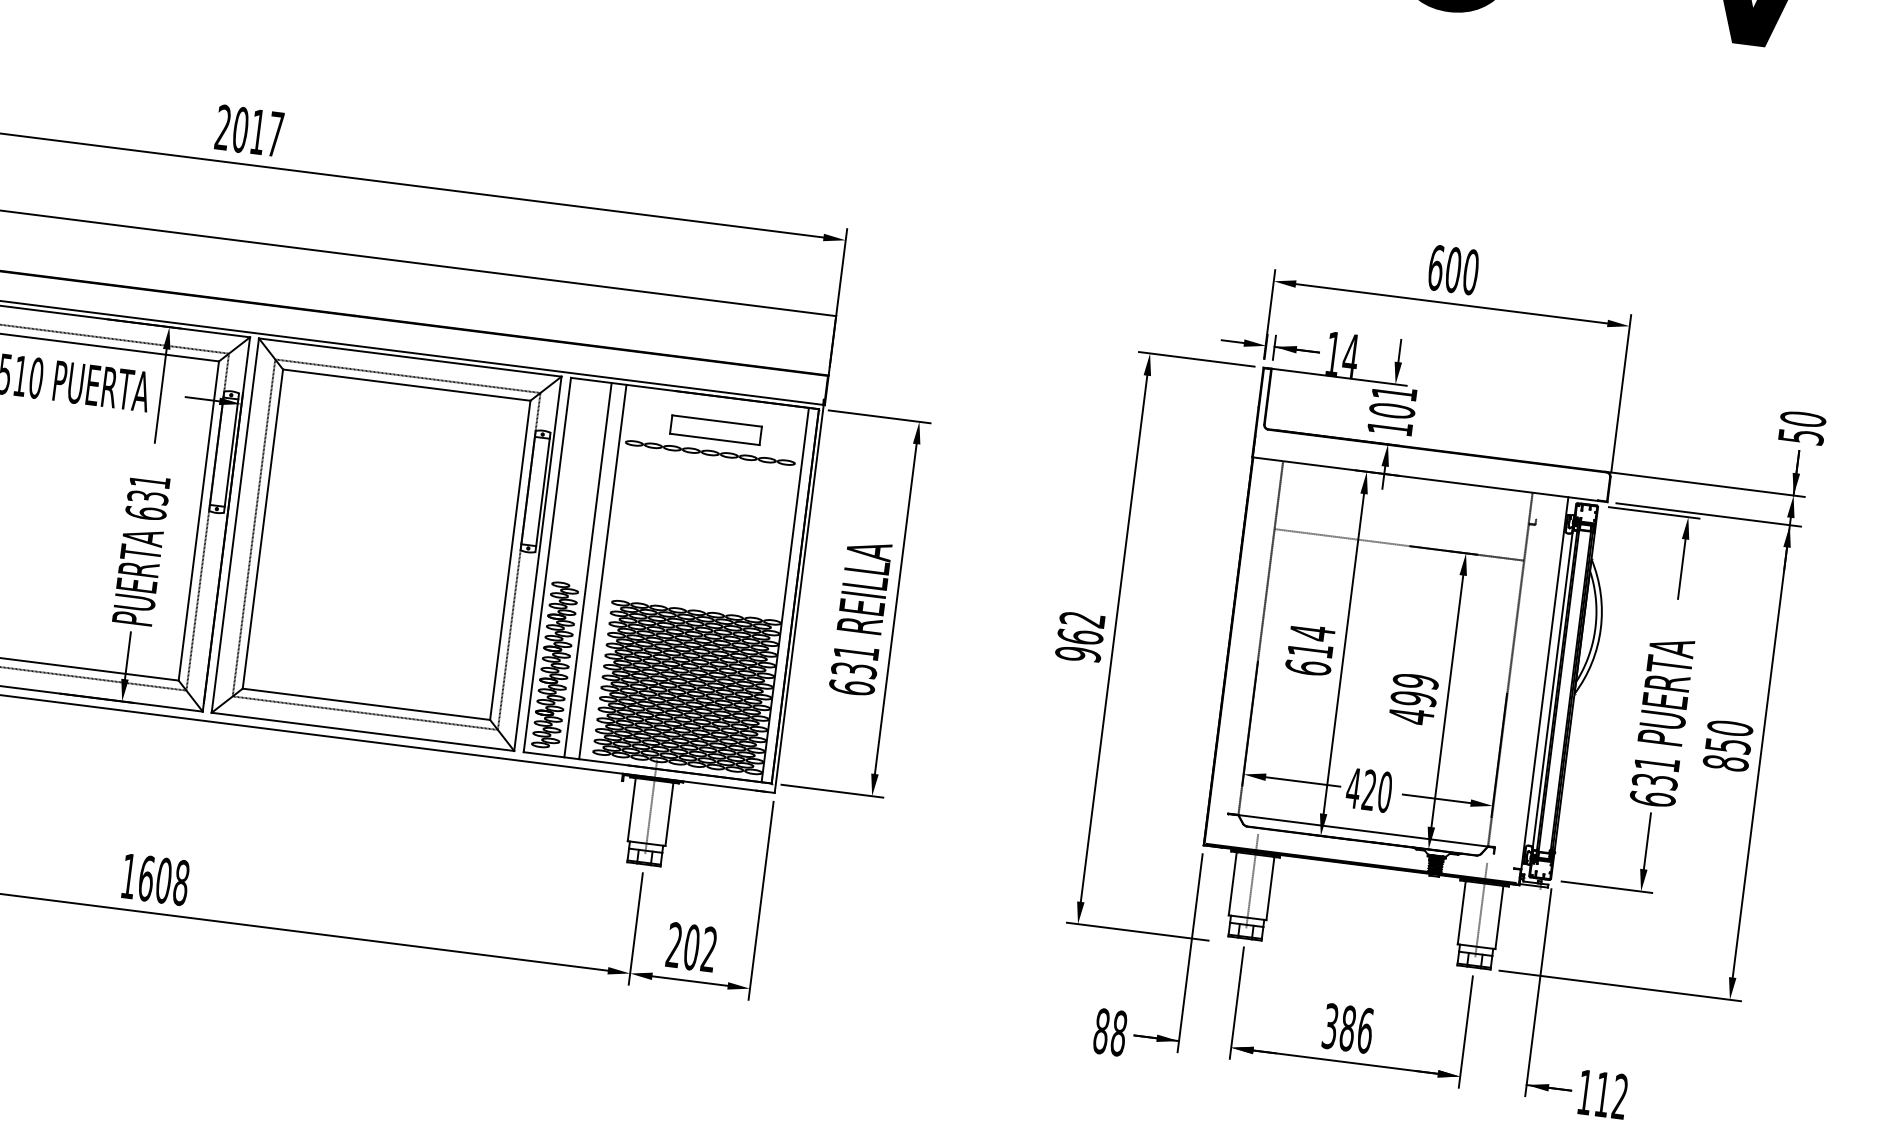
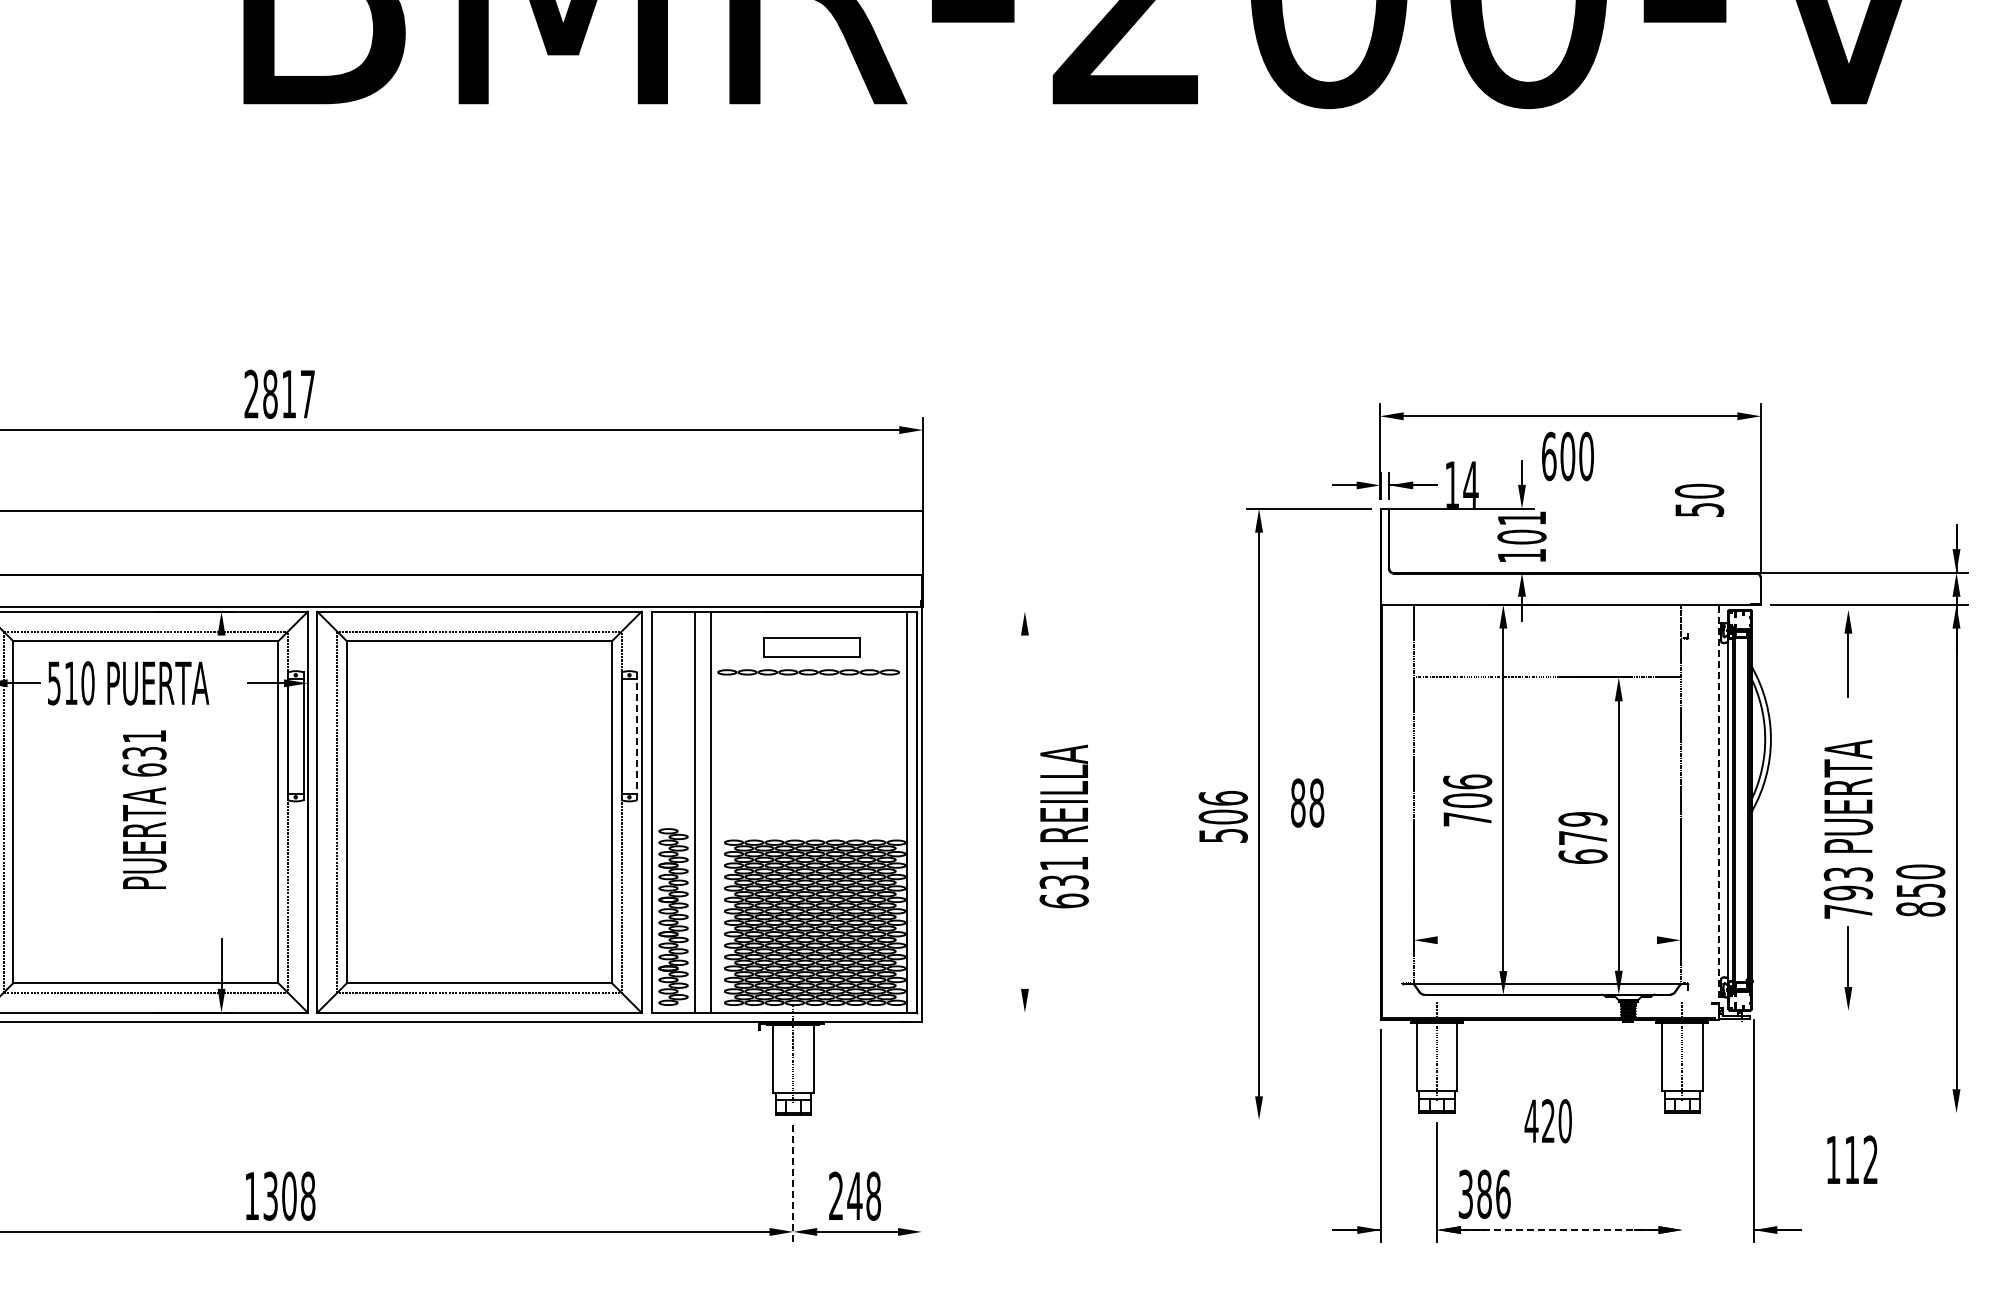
text: (240, 130) -> (270, 394), 2017 -> 2817
text: (1453, 270) -> (1567, 456), moved
line: (160, 396) -> (221, 685), removed
line: (878, 416) -> (981, 611), removed
text: (1802, 426) -> (1699, 499), moved
line: (543, 492) -> (637, 736), solid -> dashed
line: (1653, 512) -> (1811, 609), removed
text: (141, 550) -> (144, 809), moved
line: (895, 608) -> (1024, 811), removed
text: (860, 618) -> (1063, 826), moved
text: (1079, 636) -> (1222, 816), 962 -> 506
text: (1310, 650) -> (1467, 800), 614 -> 706
line: (1544, 691) -> (1719, 812), solid -> dashed
text: (1412, 707) -> (1582, 847), 499 -> 679
text: (1727, 745) -> (1920, 890), moved
text: (1655, 781) -> (1848, 892), 631 -> 793
line: (1303, 782) -> (1477, 940), removed
line: (831, 790) -> (981, 1012), removed
text: (1368, 790) -> (1547, 1121), moved
line: (1436, 799) -> (1620, 940), removed
text: (146, 877) -> (270, 1195), 1608 -> 1308
line: (1606, 886) -> (1811, 1010), removed
line: (760, 900) -> (921, 1137), removed
line: (635, 929) -> (793, 1184), solid -> dashed
line: (1137, 931) -> (1322, 1120), removed
text: (699, 947) -> (863, 1195), 202 -> 248
line: (1619, 986) -> (1838, 1113), removed
text: (1347, 1027) -> (1484, 1193), moved
text: (1110, 1031) -> (1307, 802), moved
line: (1466, 1031) -> (1682, 1181), removed
line: (1345, 1062) -> (1559, 1230), solid -> dashed
text: (1603, 1094) -> (1852, 1159), moved

